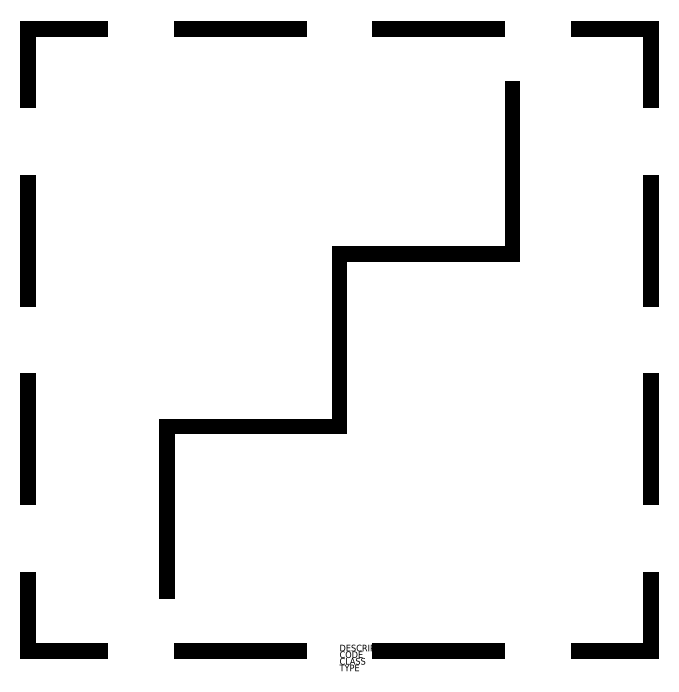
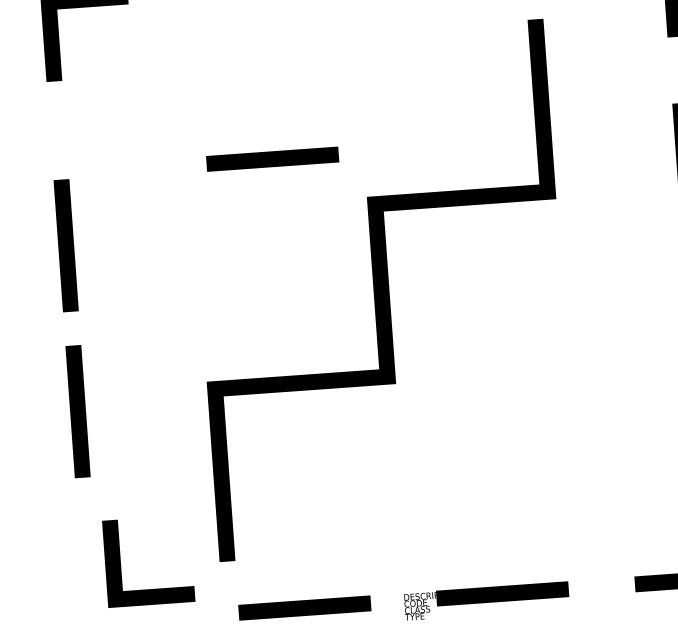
line: (240, 200) -> (272, 158), added
line: (27, 240) -> (65, 245), moved
line: (35, 615) -> (120, 563), moved

